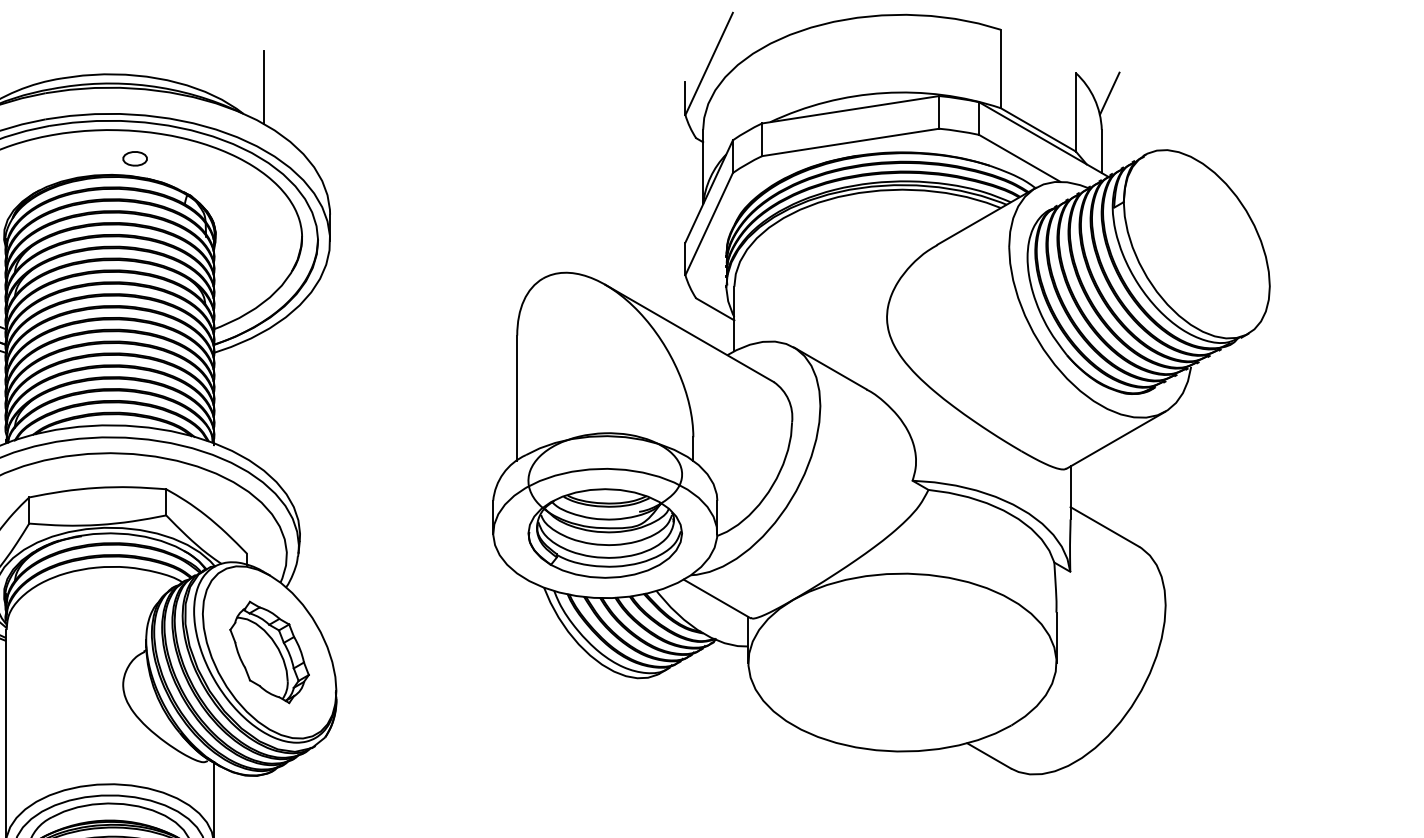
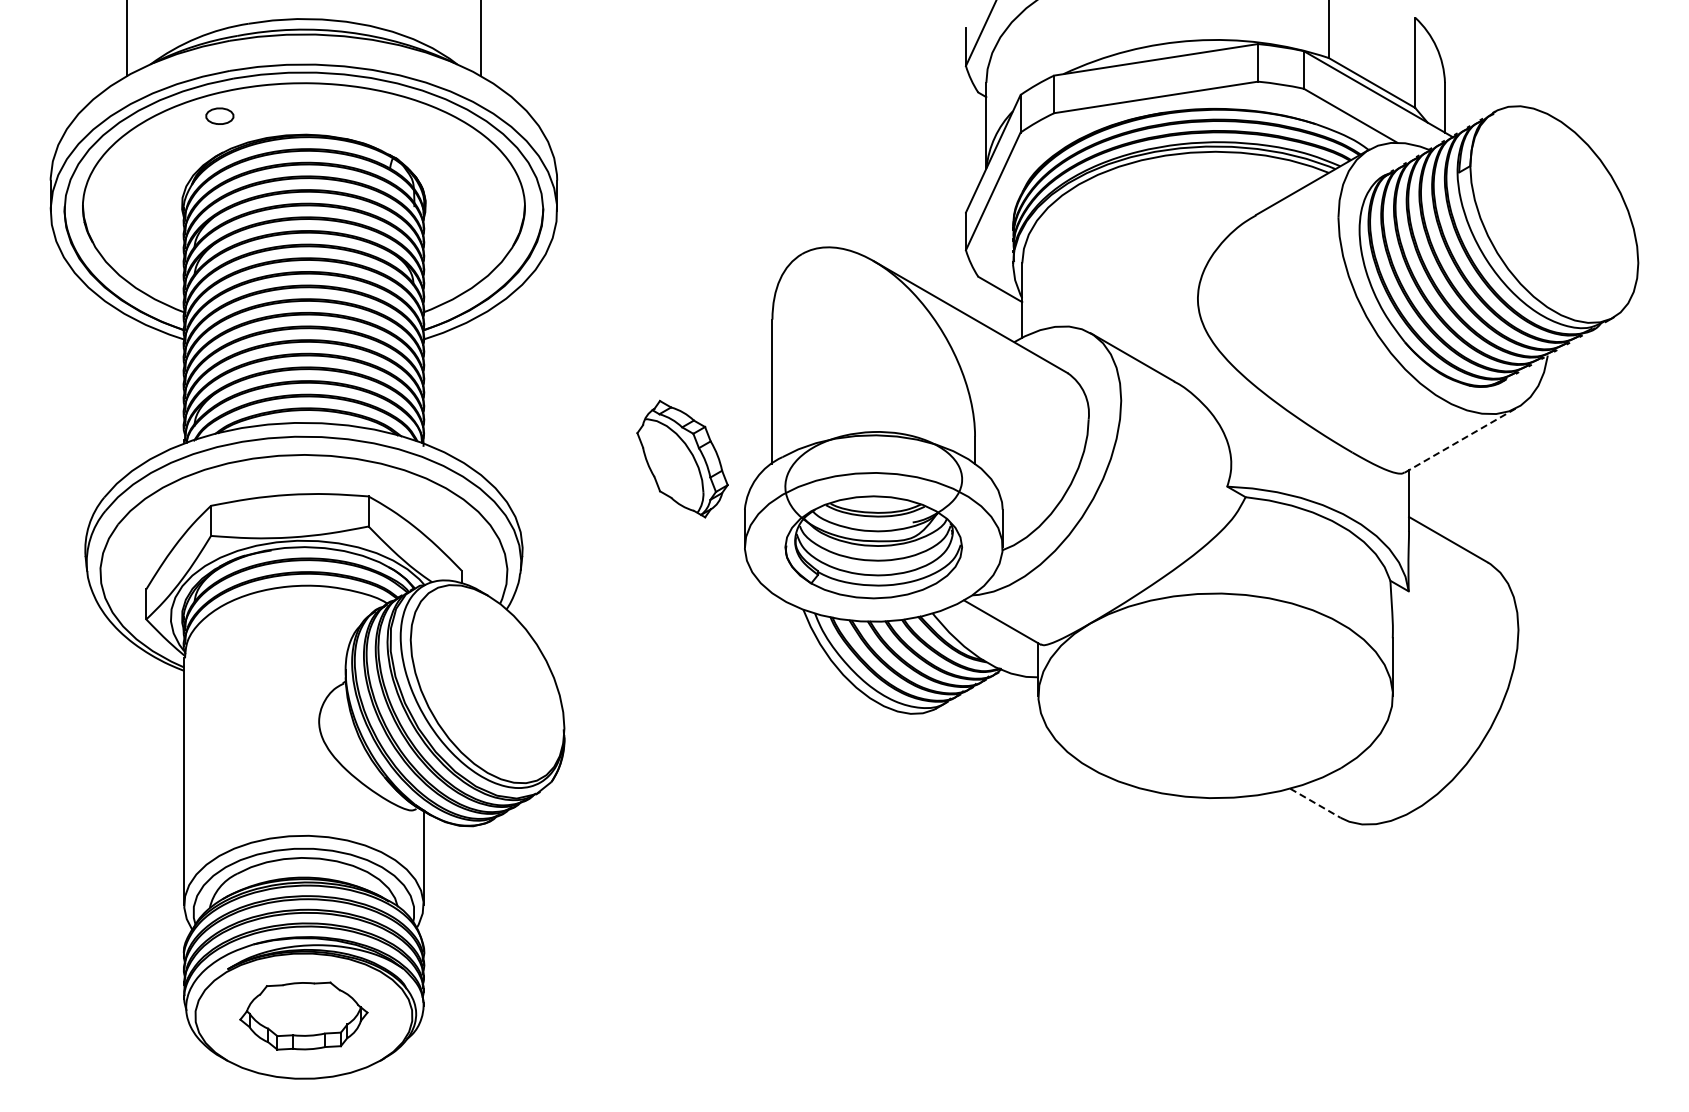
line: (1109, 93) -> (1453, 41), removed
part: (134, 158) -> (219, 115), moved
line: (1116, 439) -> (1461, 439), solid -> dashed
part: (269, 651) -> (682, 458), moved
line: (989, 756) -> (1315, 803), solid -> dashed

